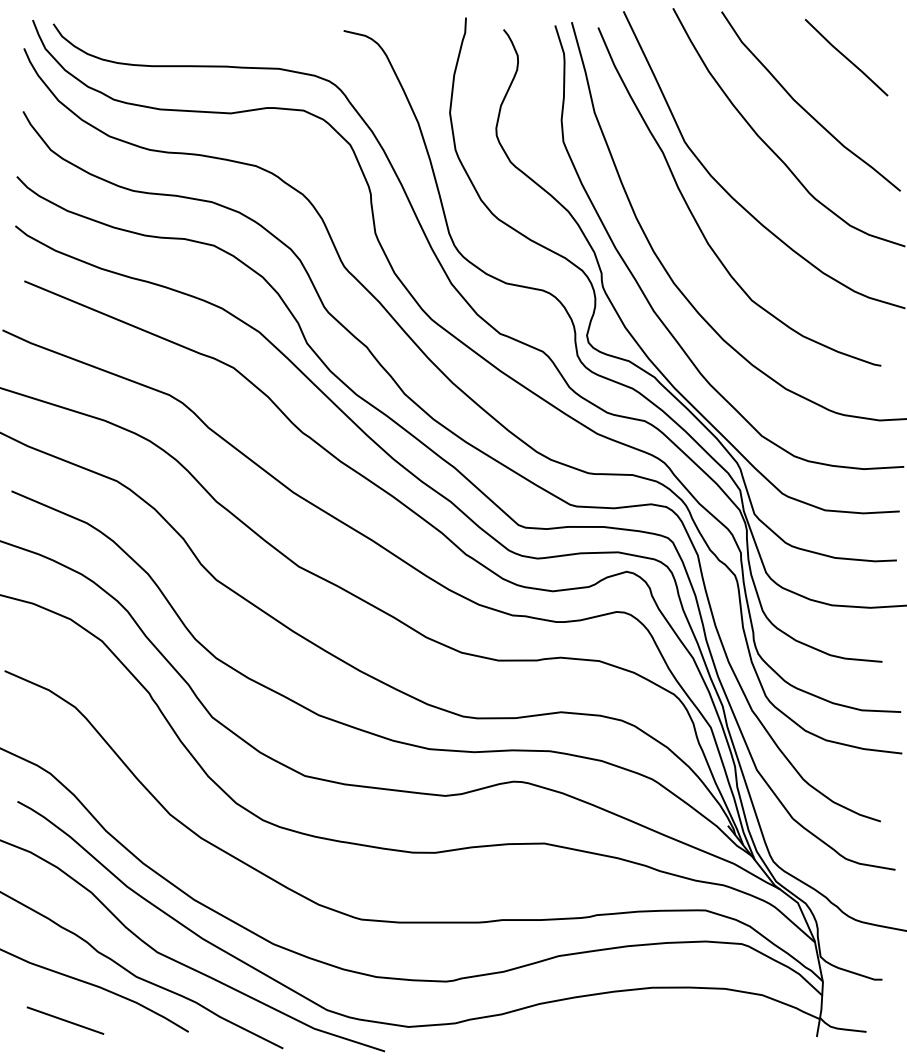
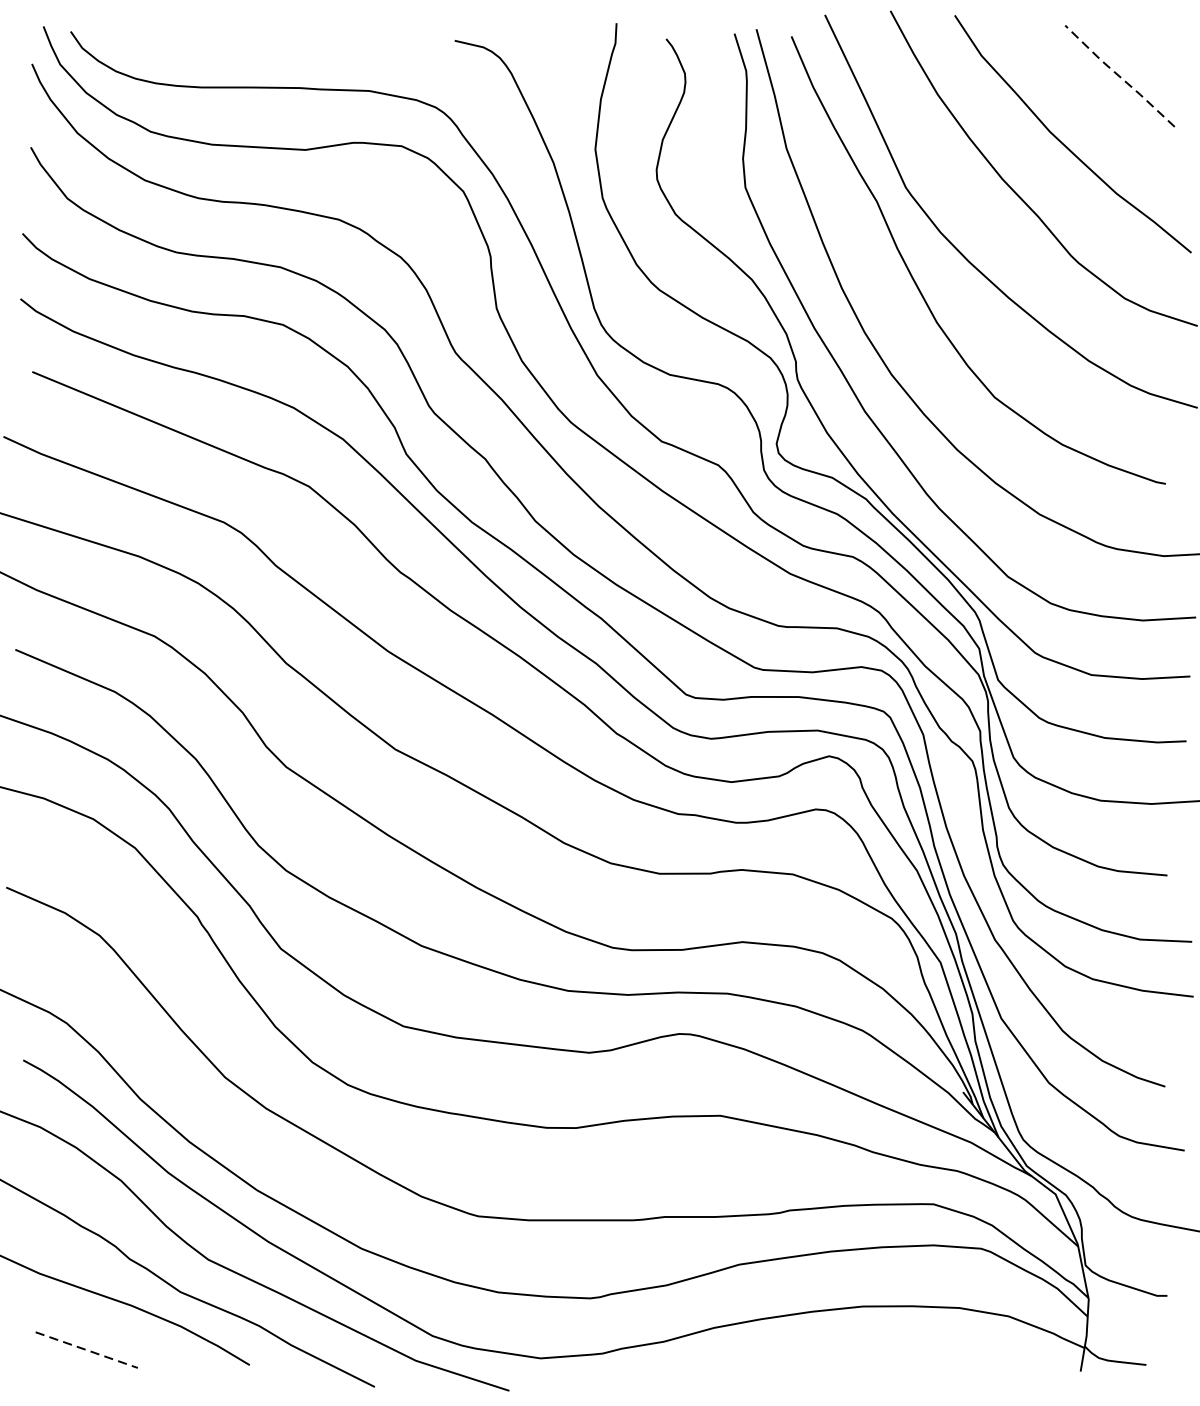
line: (846, 57) -> (1119, 75), solid -> dashed
line: (65, 1020) -> (86, 1349), solid -> dashed

